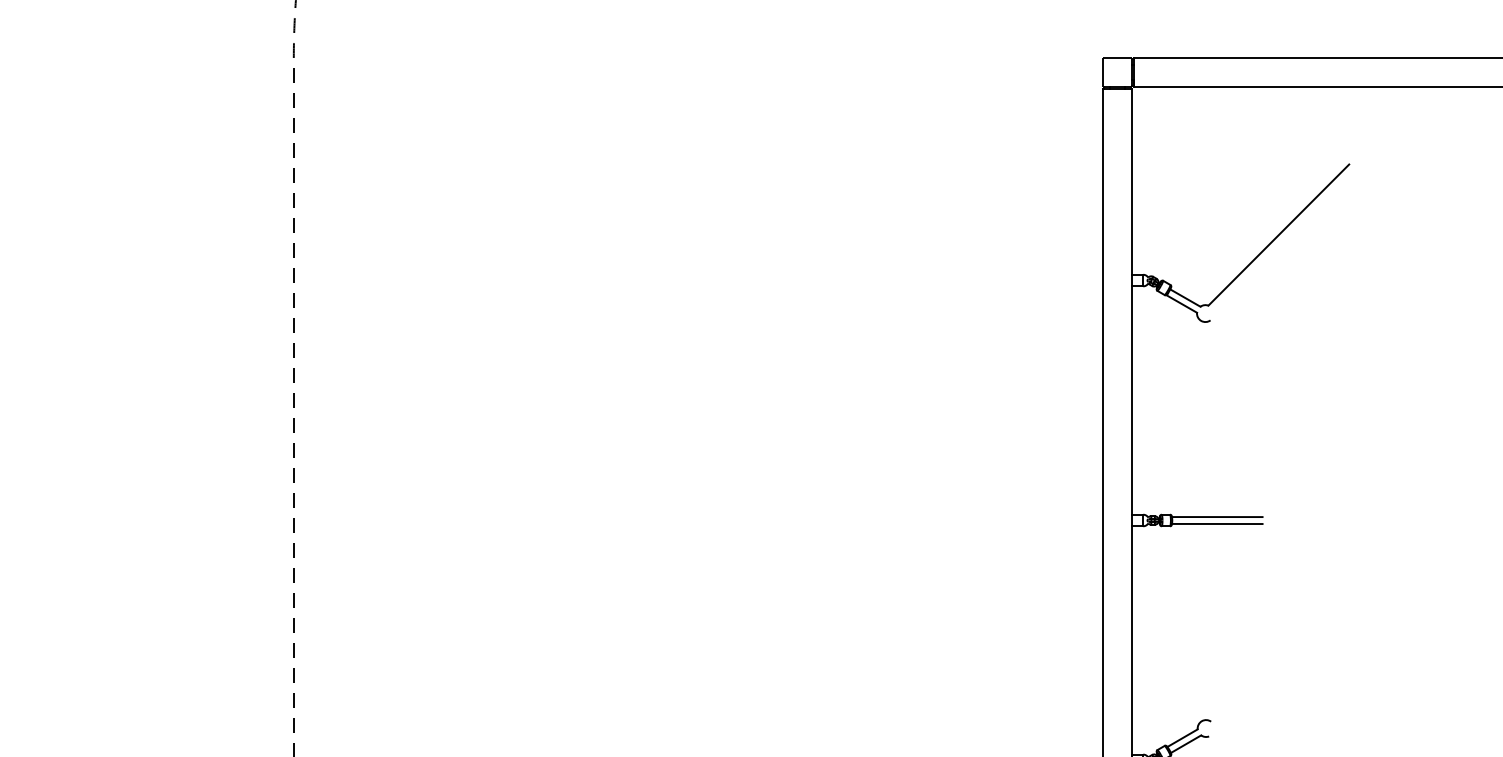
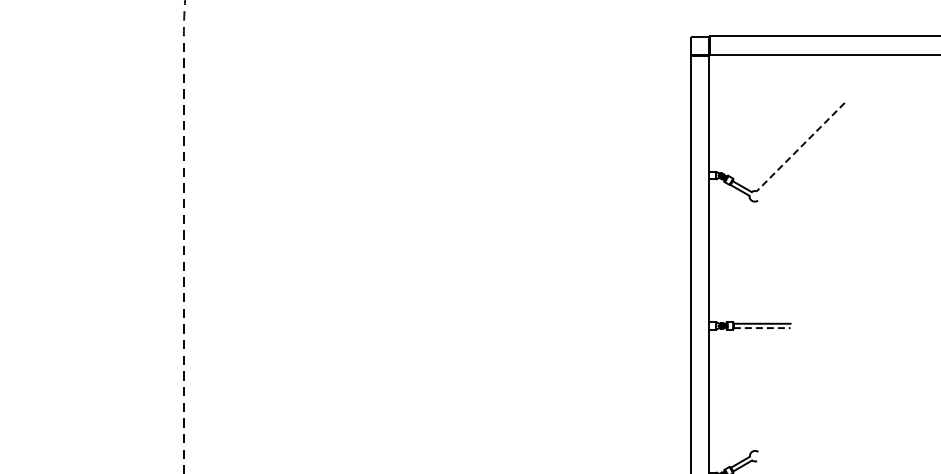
line: (1278, 235) -> (800, 147), solid -> dashed
line: (1217, 524) -> (762, 328), solid -> dashed

